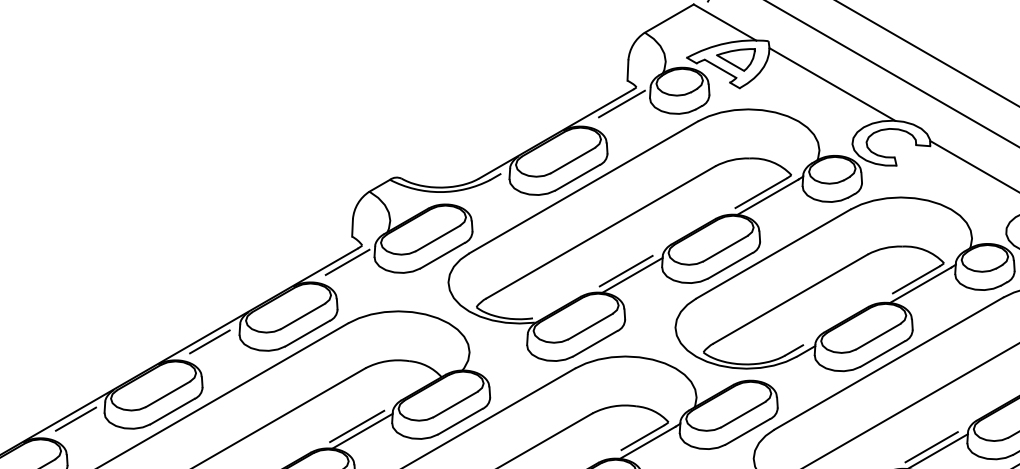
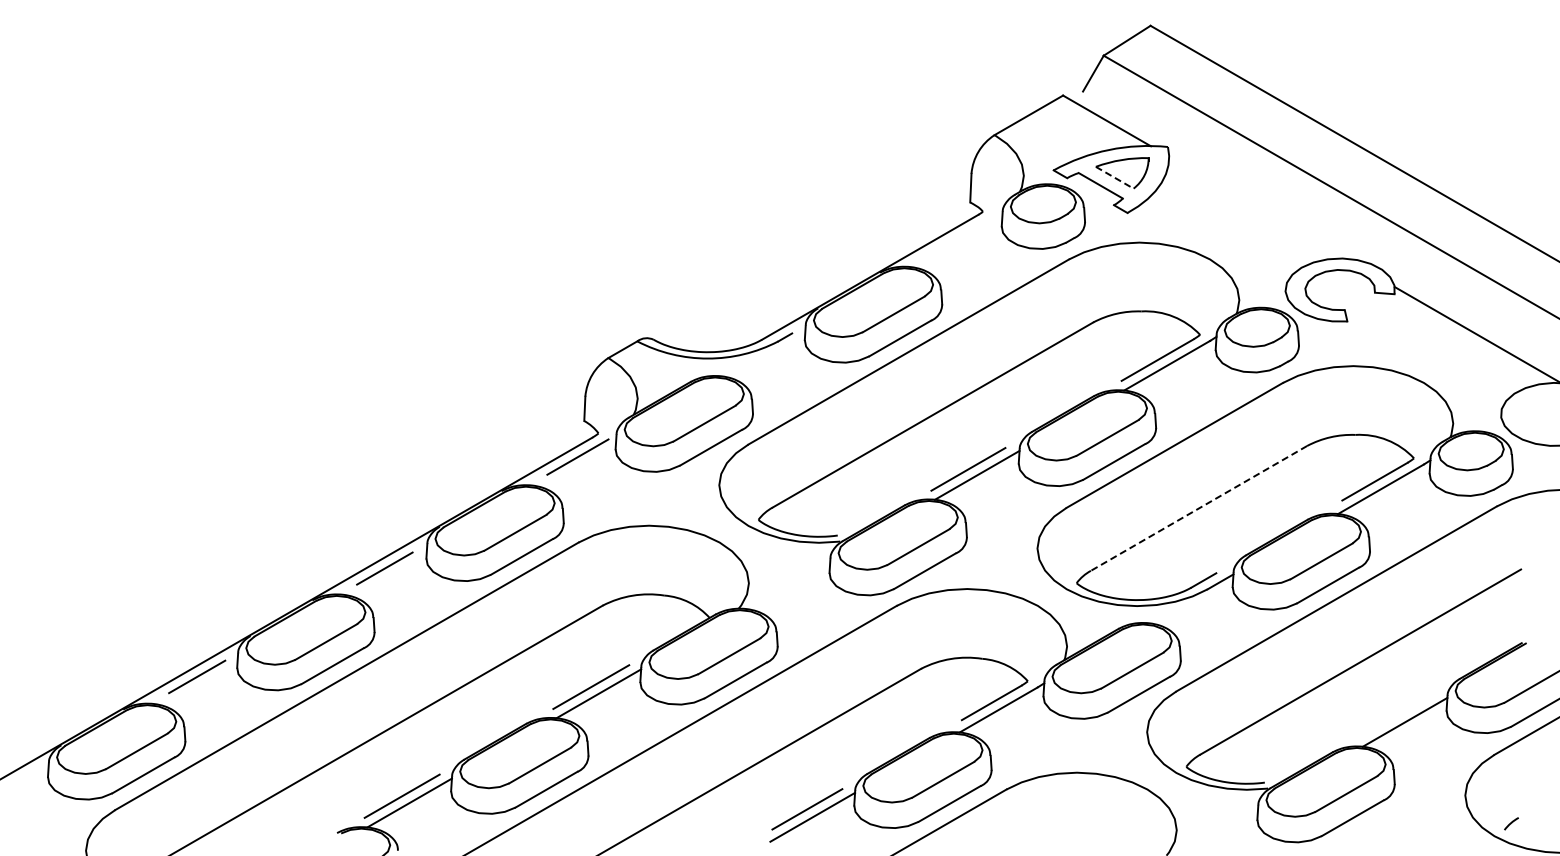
line: (730, 62) -> (1114, 177), solid -> dashed
line: (832, 84) -> (1257, 207), removed
line: (621, 103) -> (962, 234), removed
line: (791, 299) -> (1199, 508), solid -> dashed
line: (931, 447) -> (1396, 716), removed

